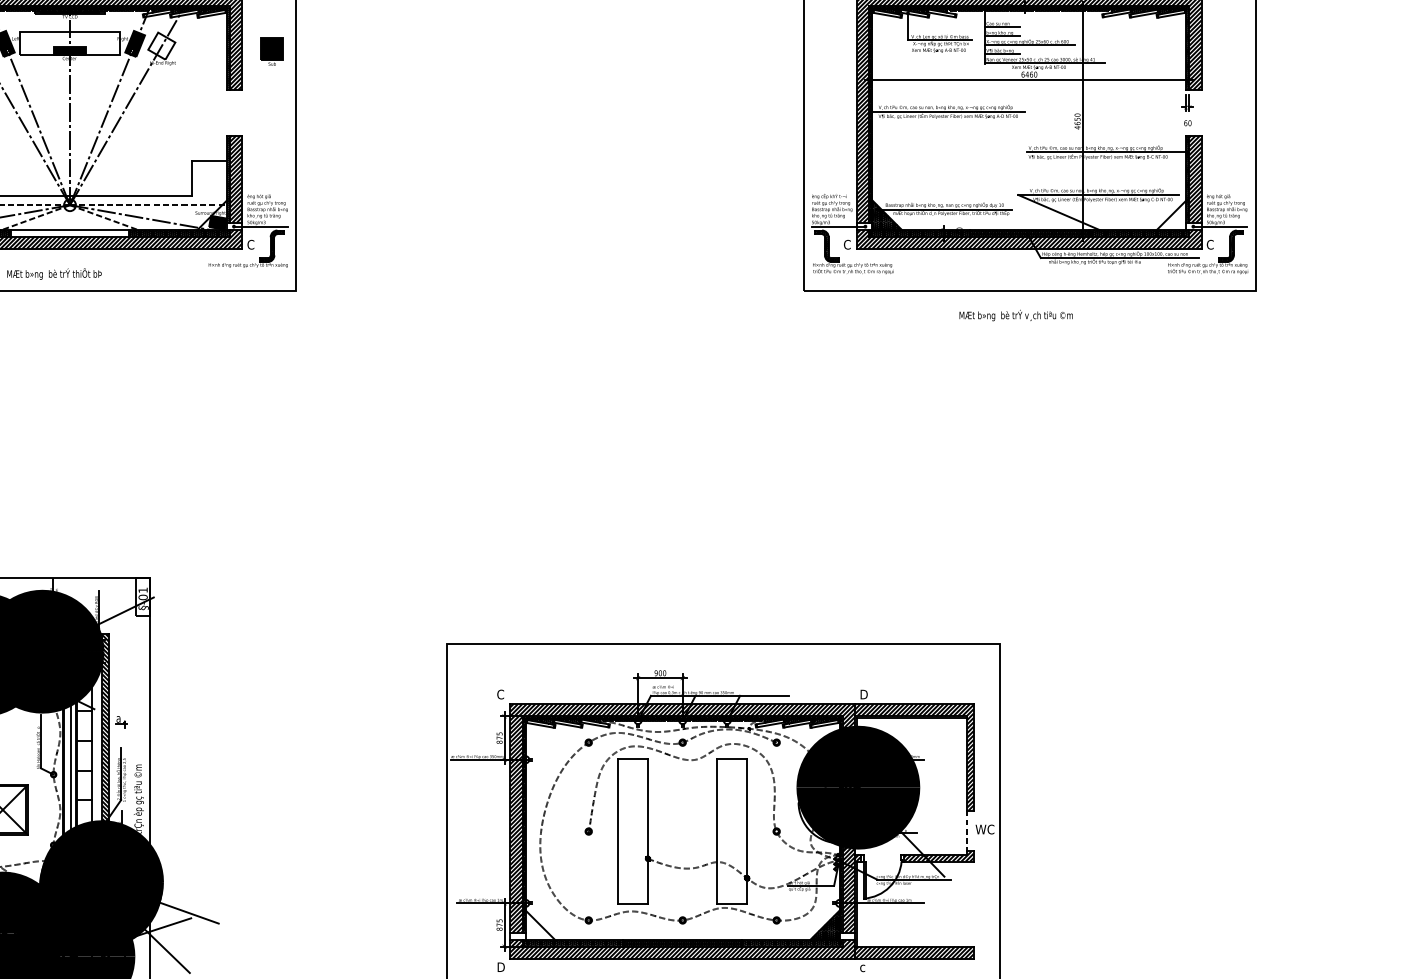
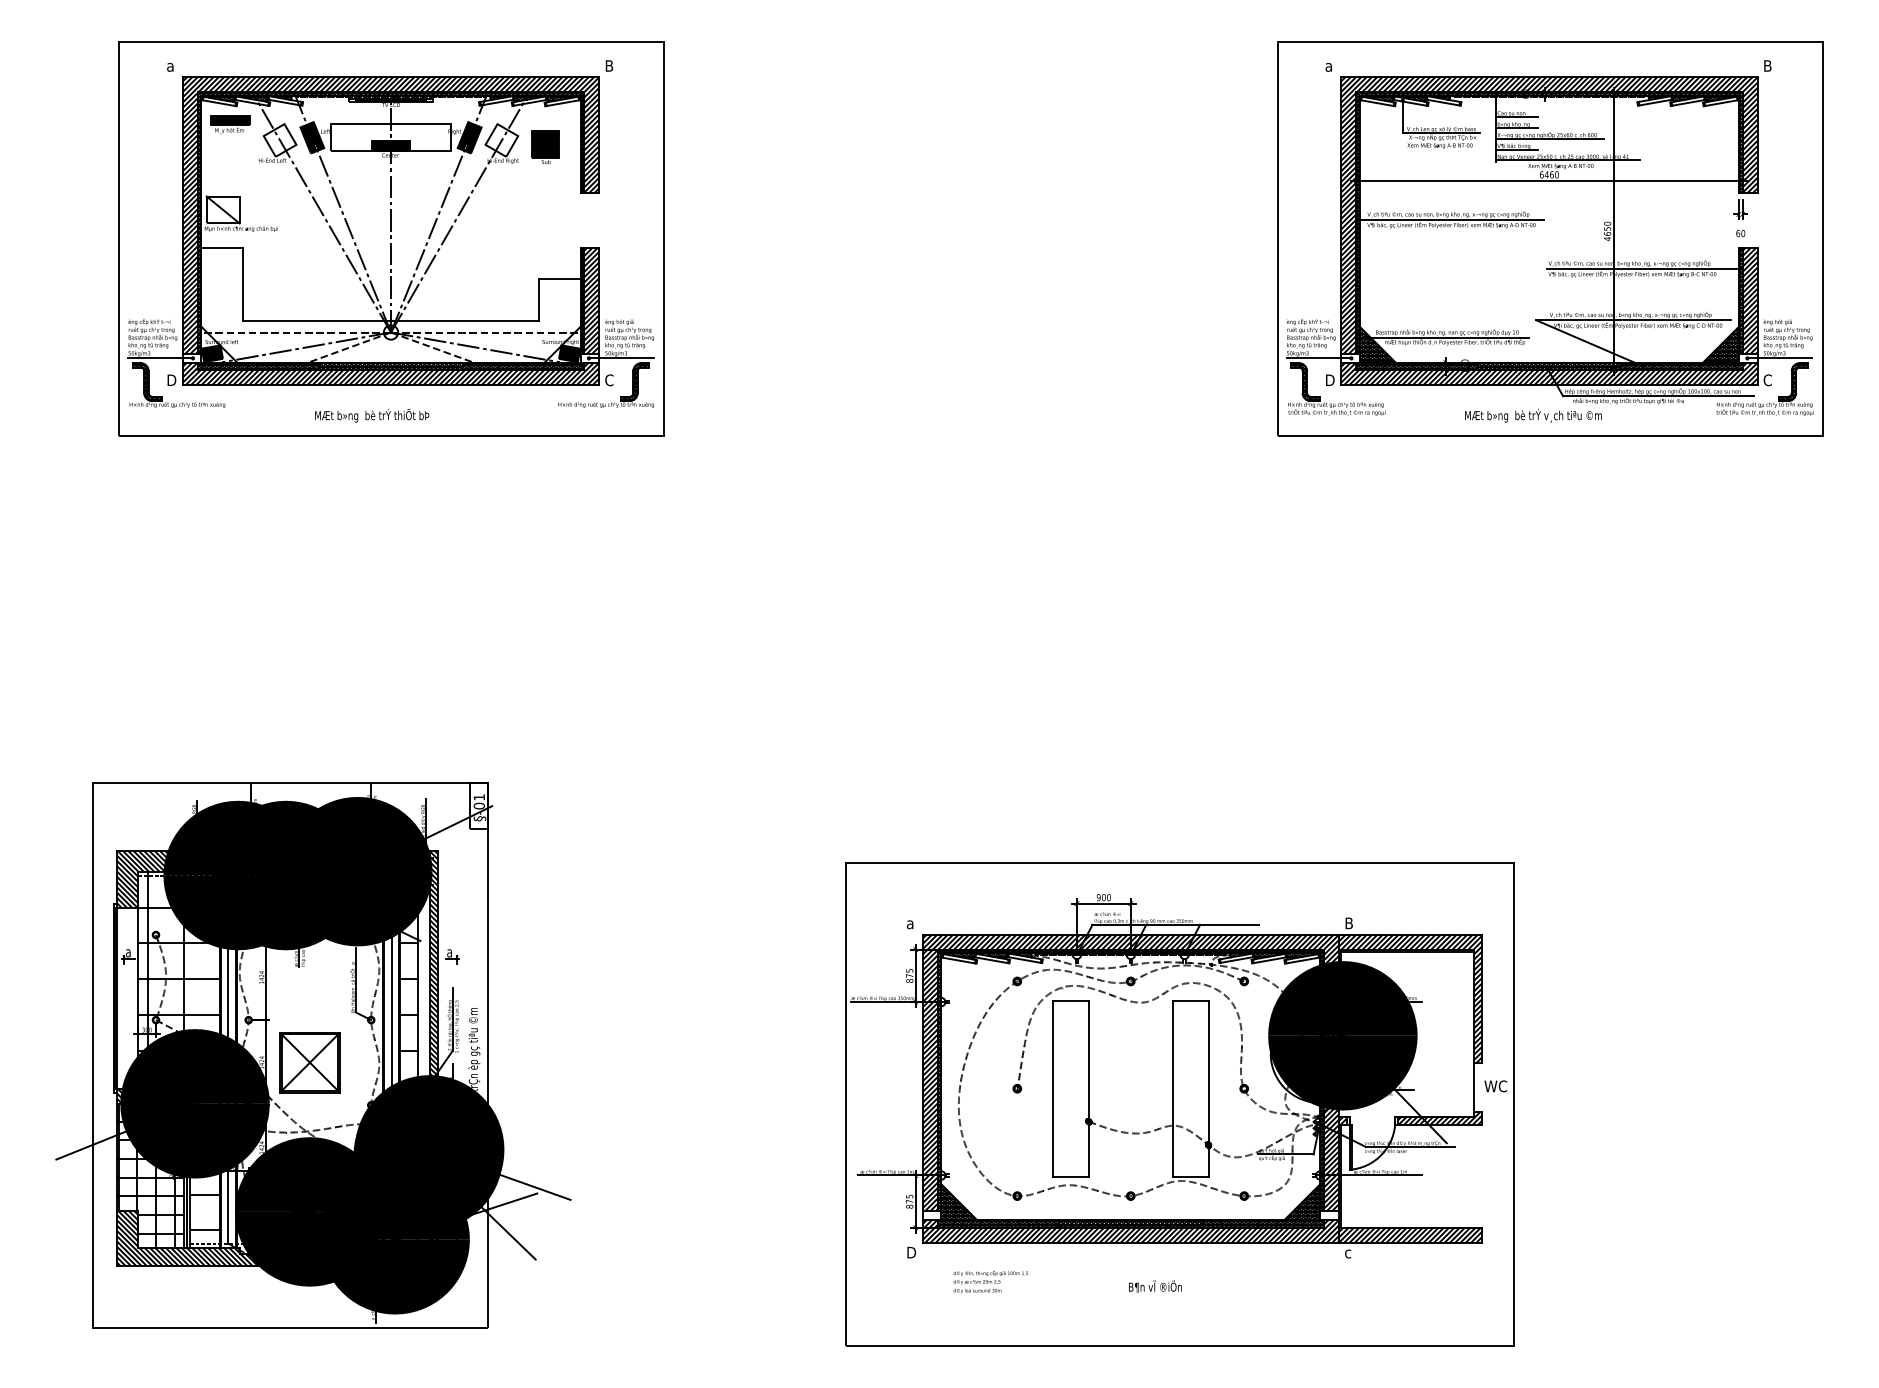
part: (271, 51) -> (545, 147), moved
hatch: (1171, 215) -> (1720, 344), added
hatch: (69, 233) -> (390, 366), added
text: (847, 244) -> (1329, 380), C -> D
text: (1016, 315) -> (1533, 415), moved
text: (864, 693) -> (1350, 922), D -> B
text: (500, 694) -> (910, 923), C -> a
line: (967, 830) -> (1474, 1087), dashed -> solid
hatch: (540, 925) -> (958, 1202), added

